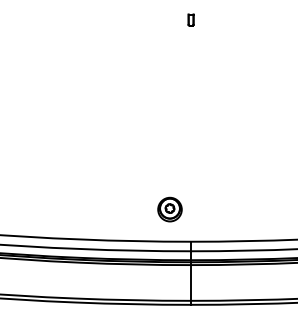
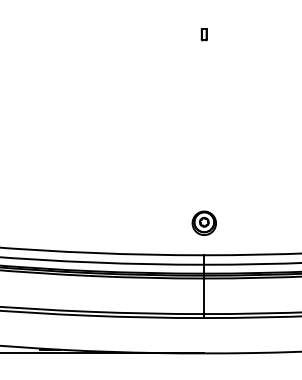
part: (169, 208) -> (203, 222), moved

